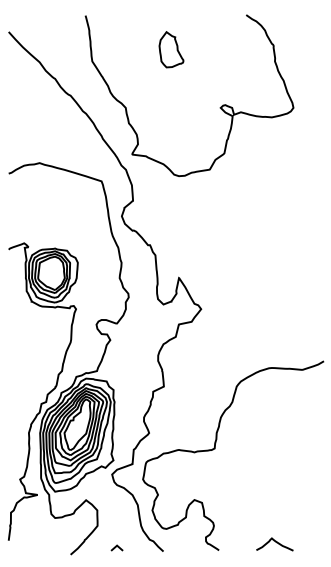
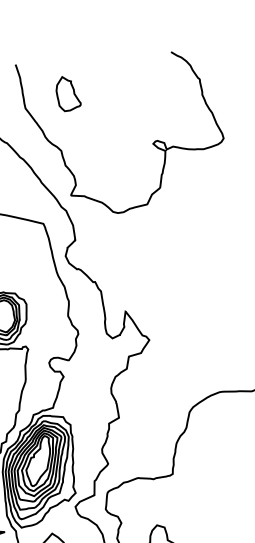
part: (171, 49) -> (68, 93), moved

